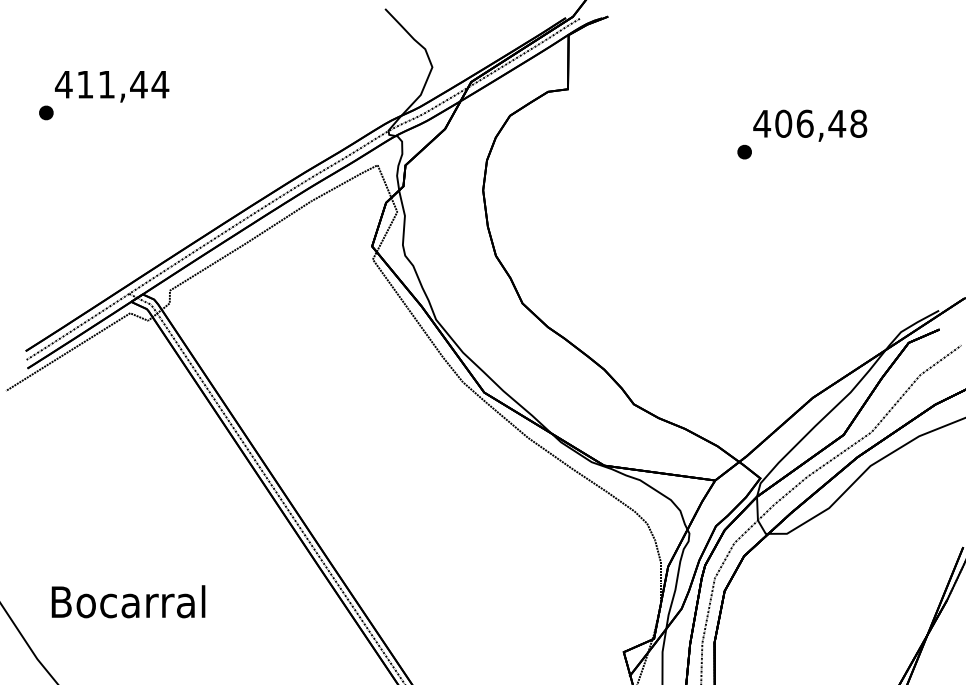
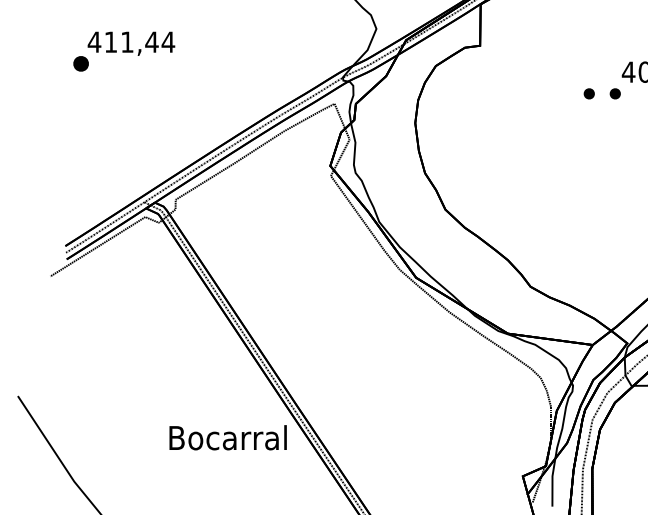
part: (46, 112) -> (81, 63), size x1.4
part: (710, 151) -> (589, 93), added
text: (128, 601) -> (228, 437), moved

